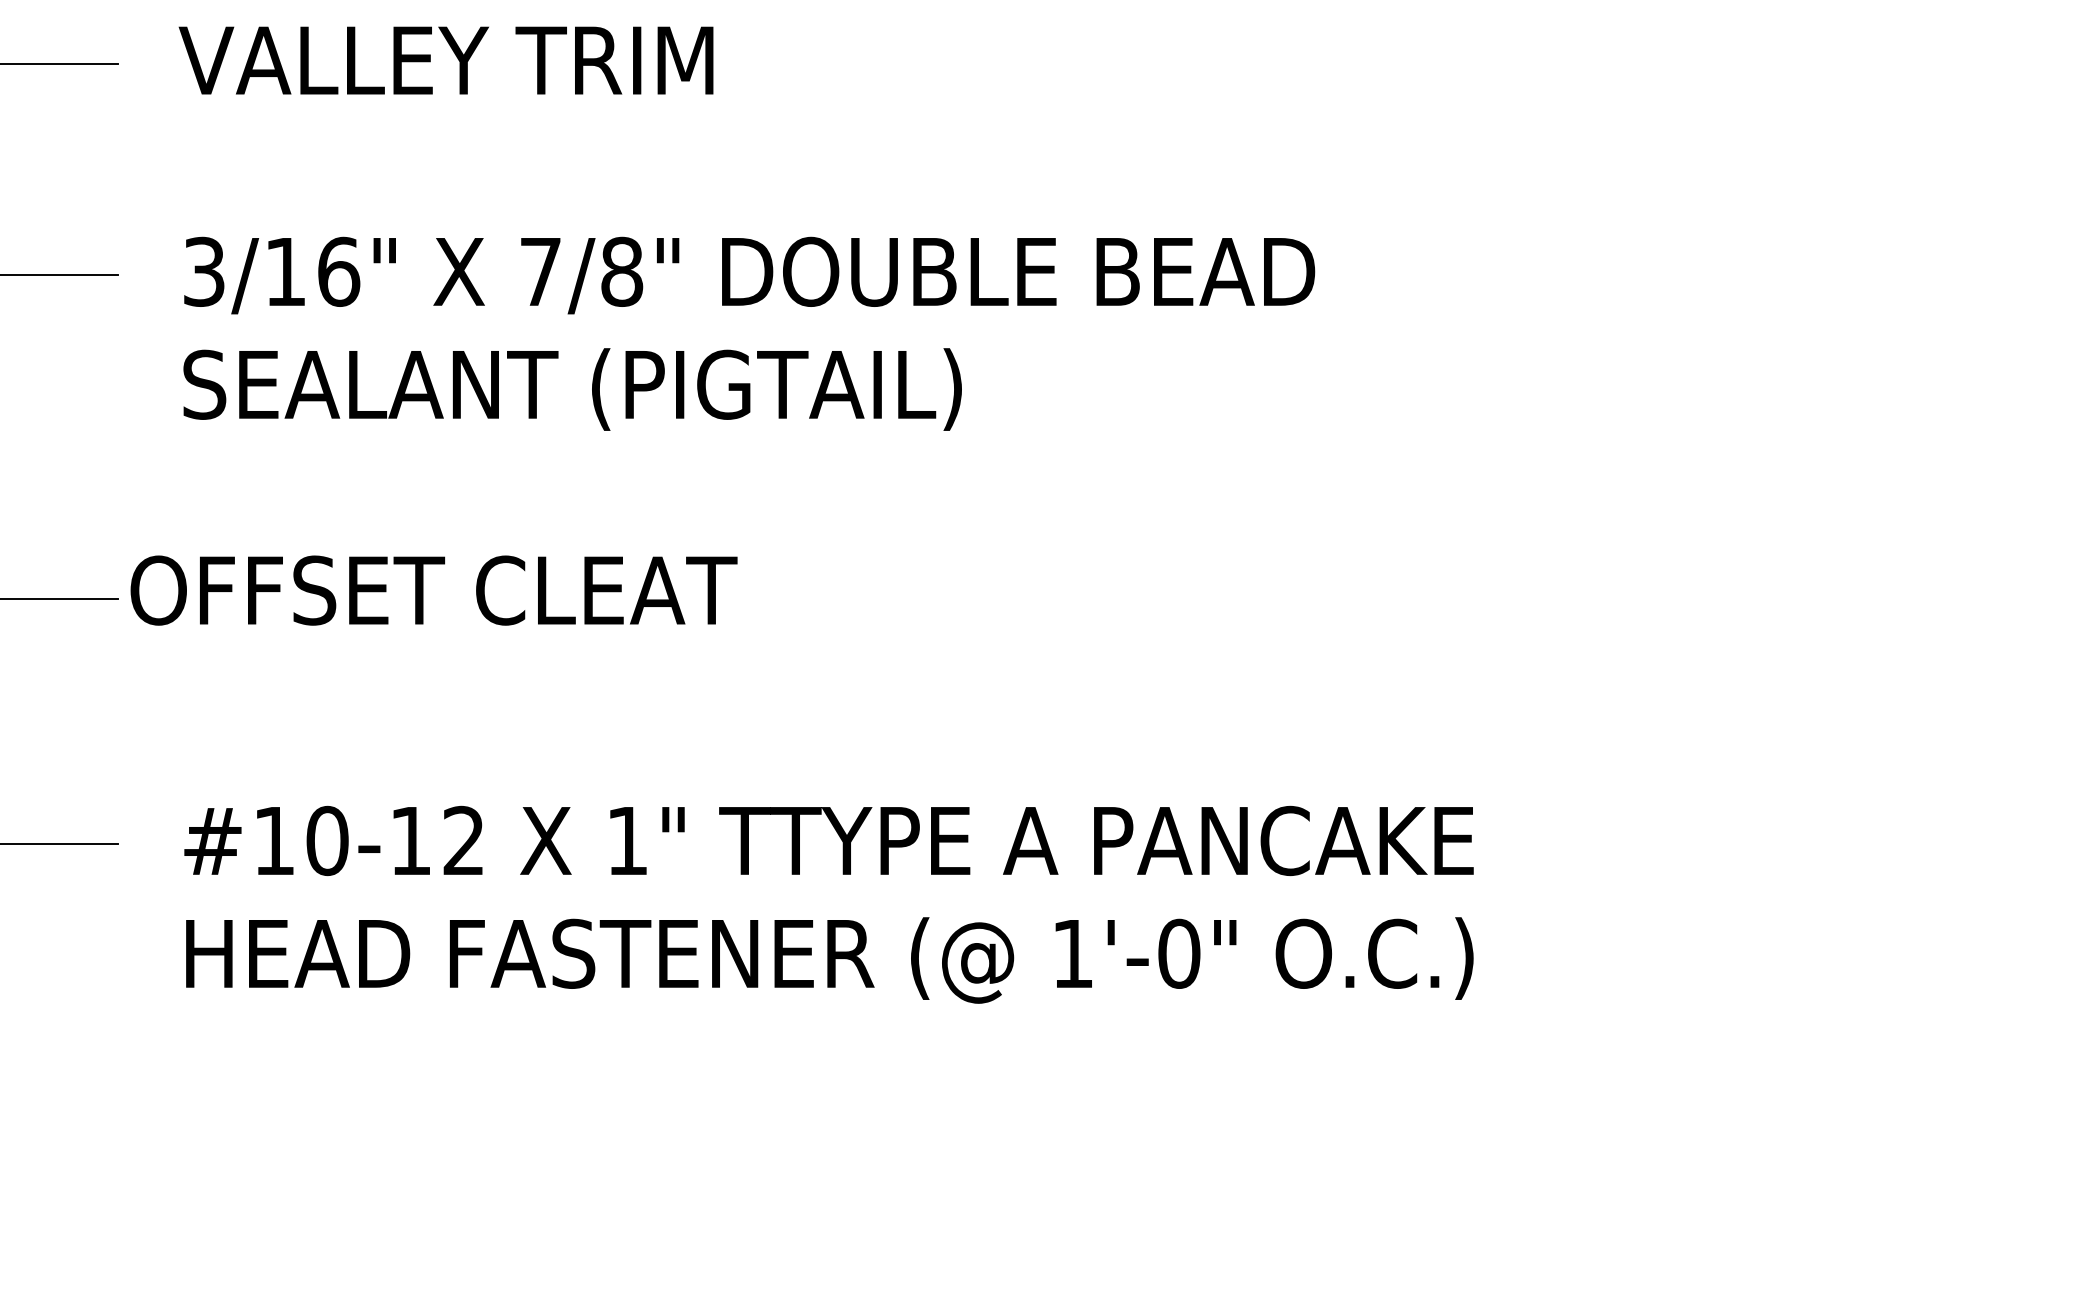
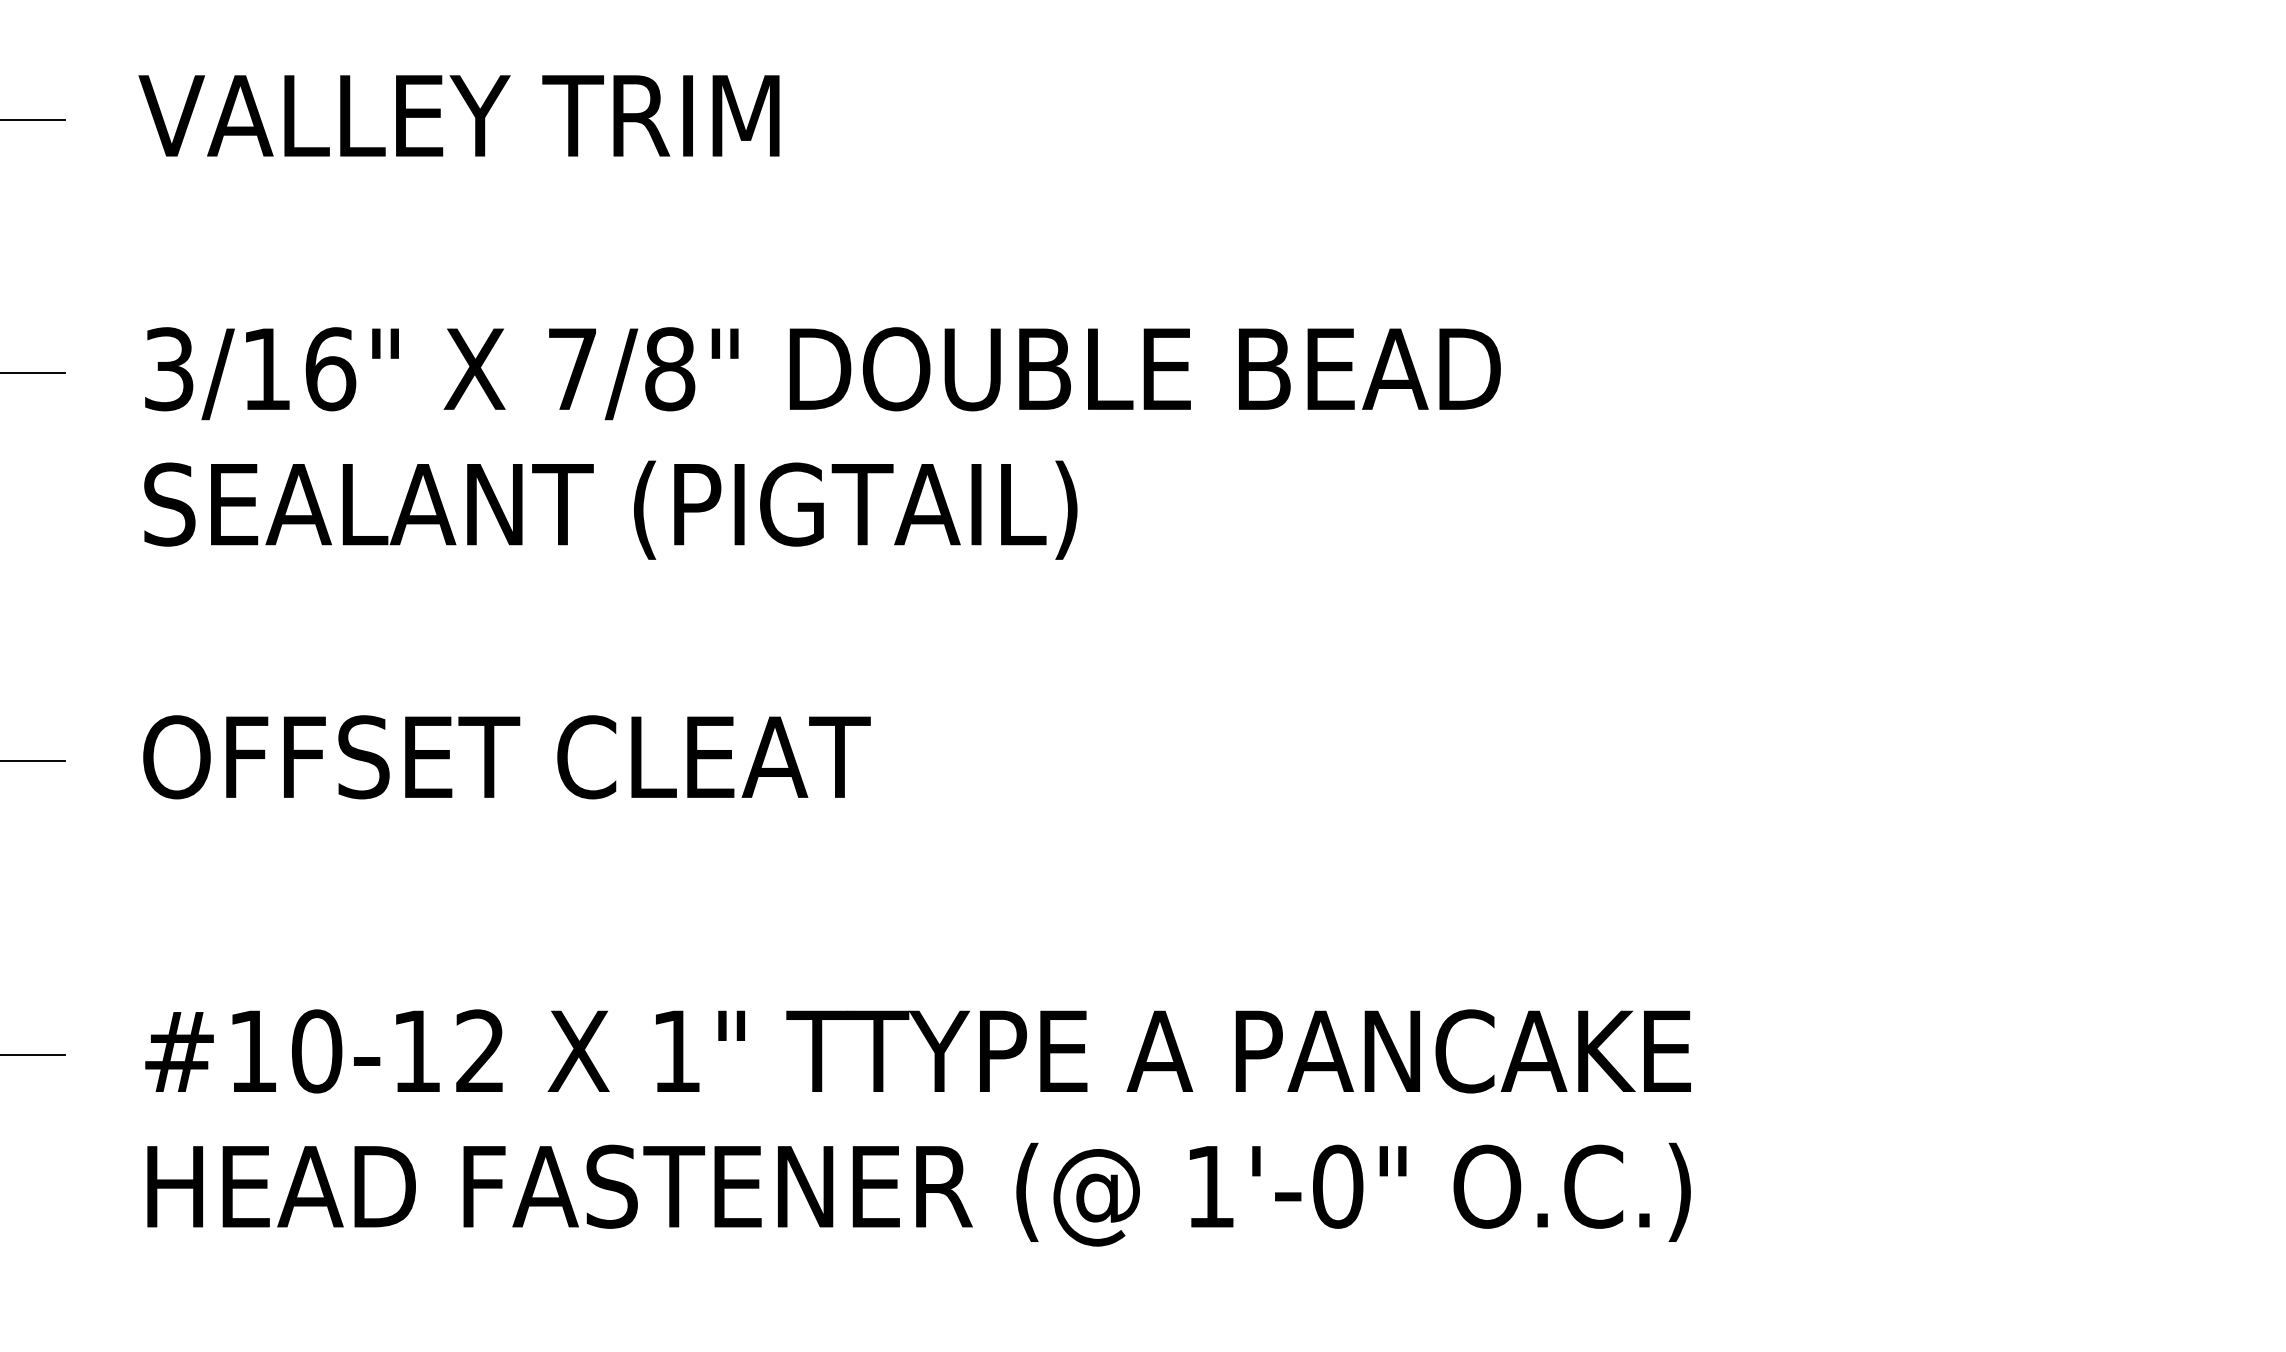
text: (433, 590) -> (506, 757), moved

